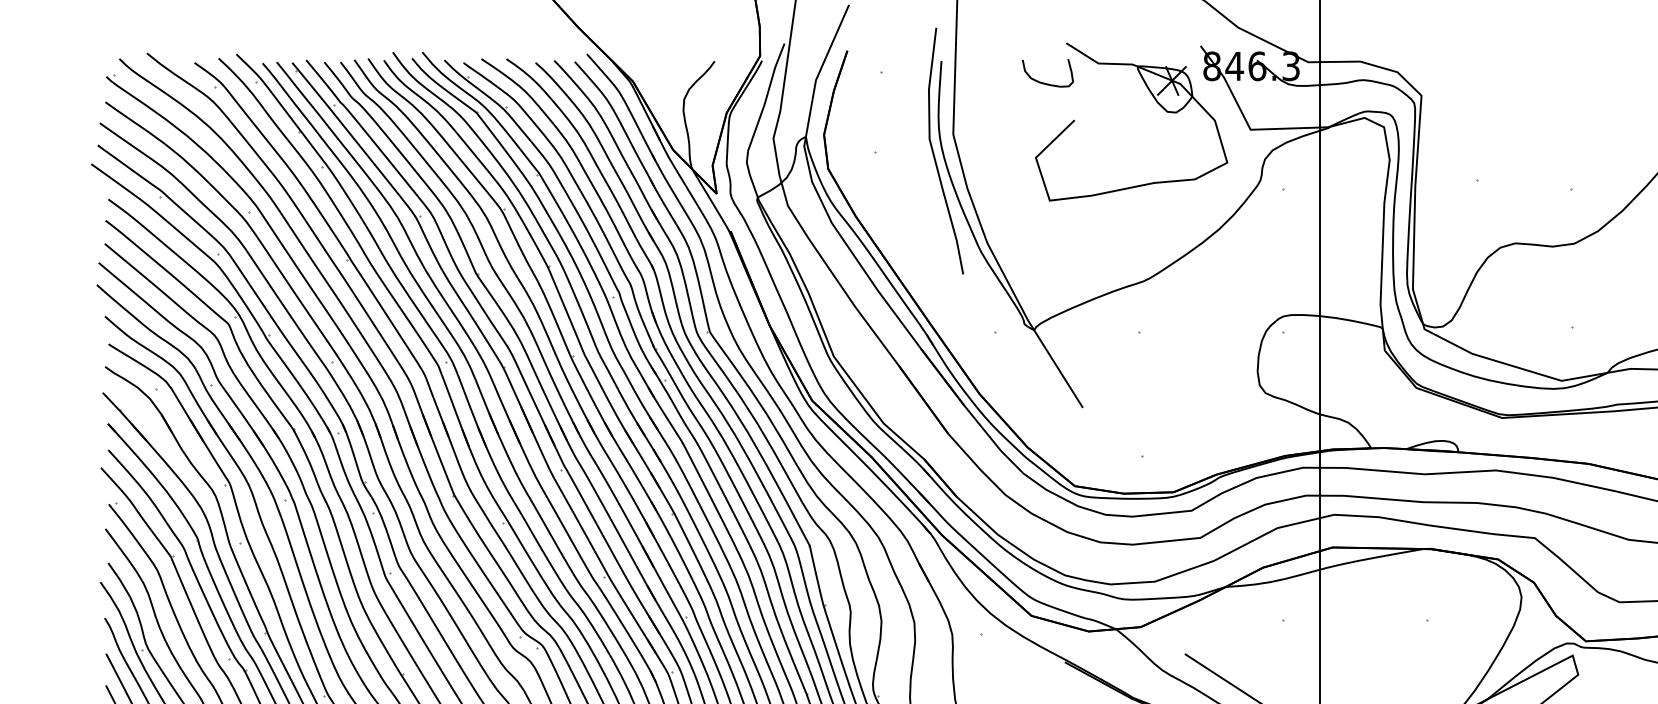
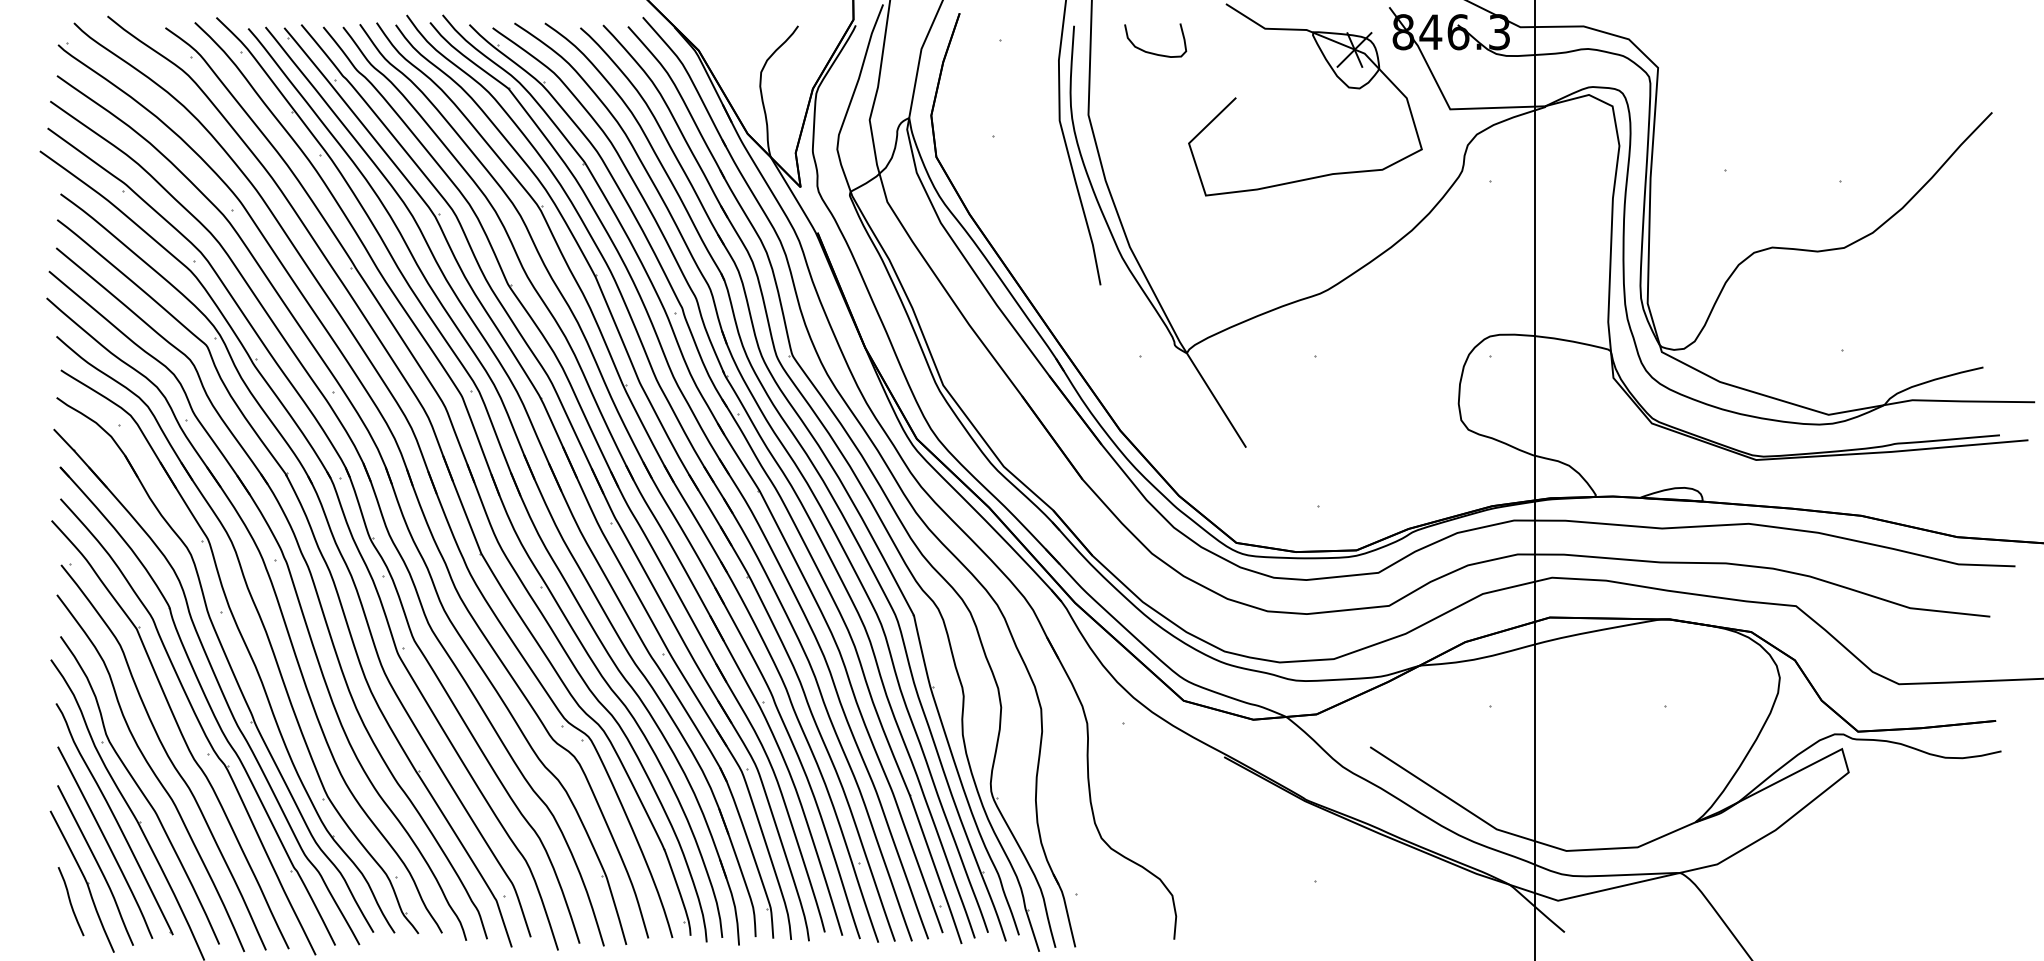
curve: (1046, 83) -> (1153, 52), moved

